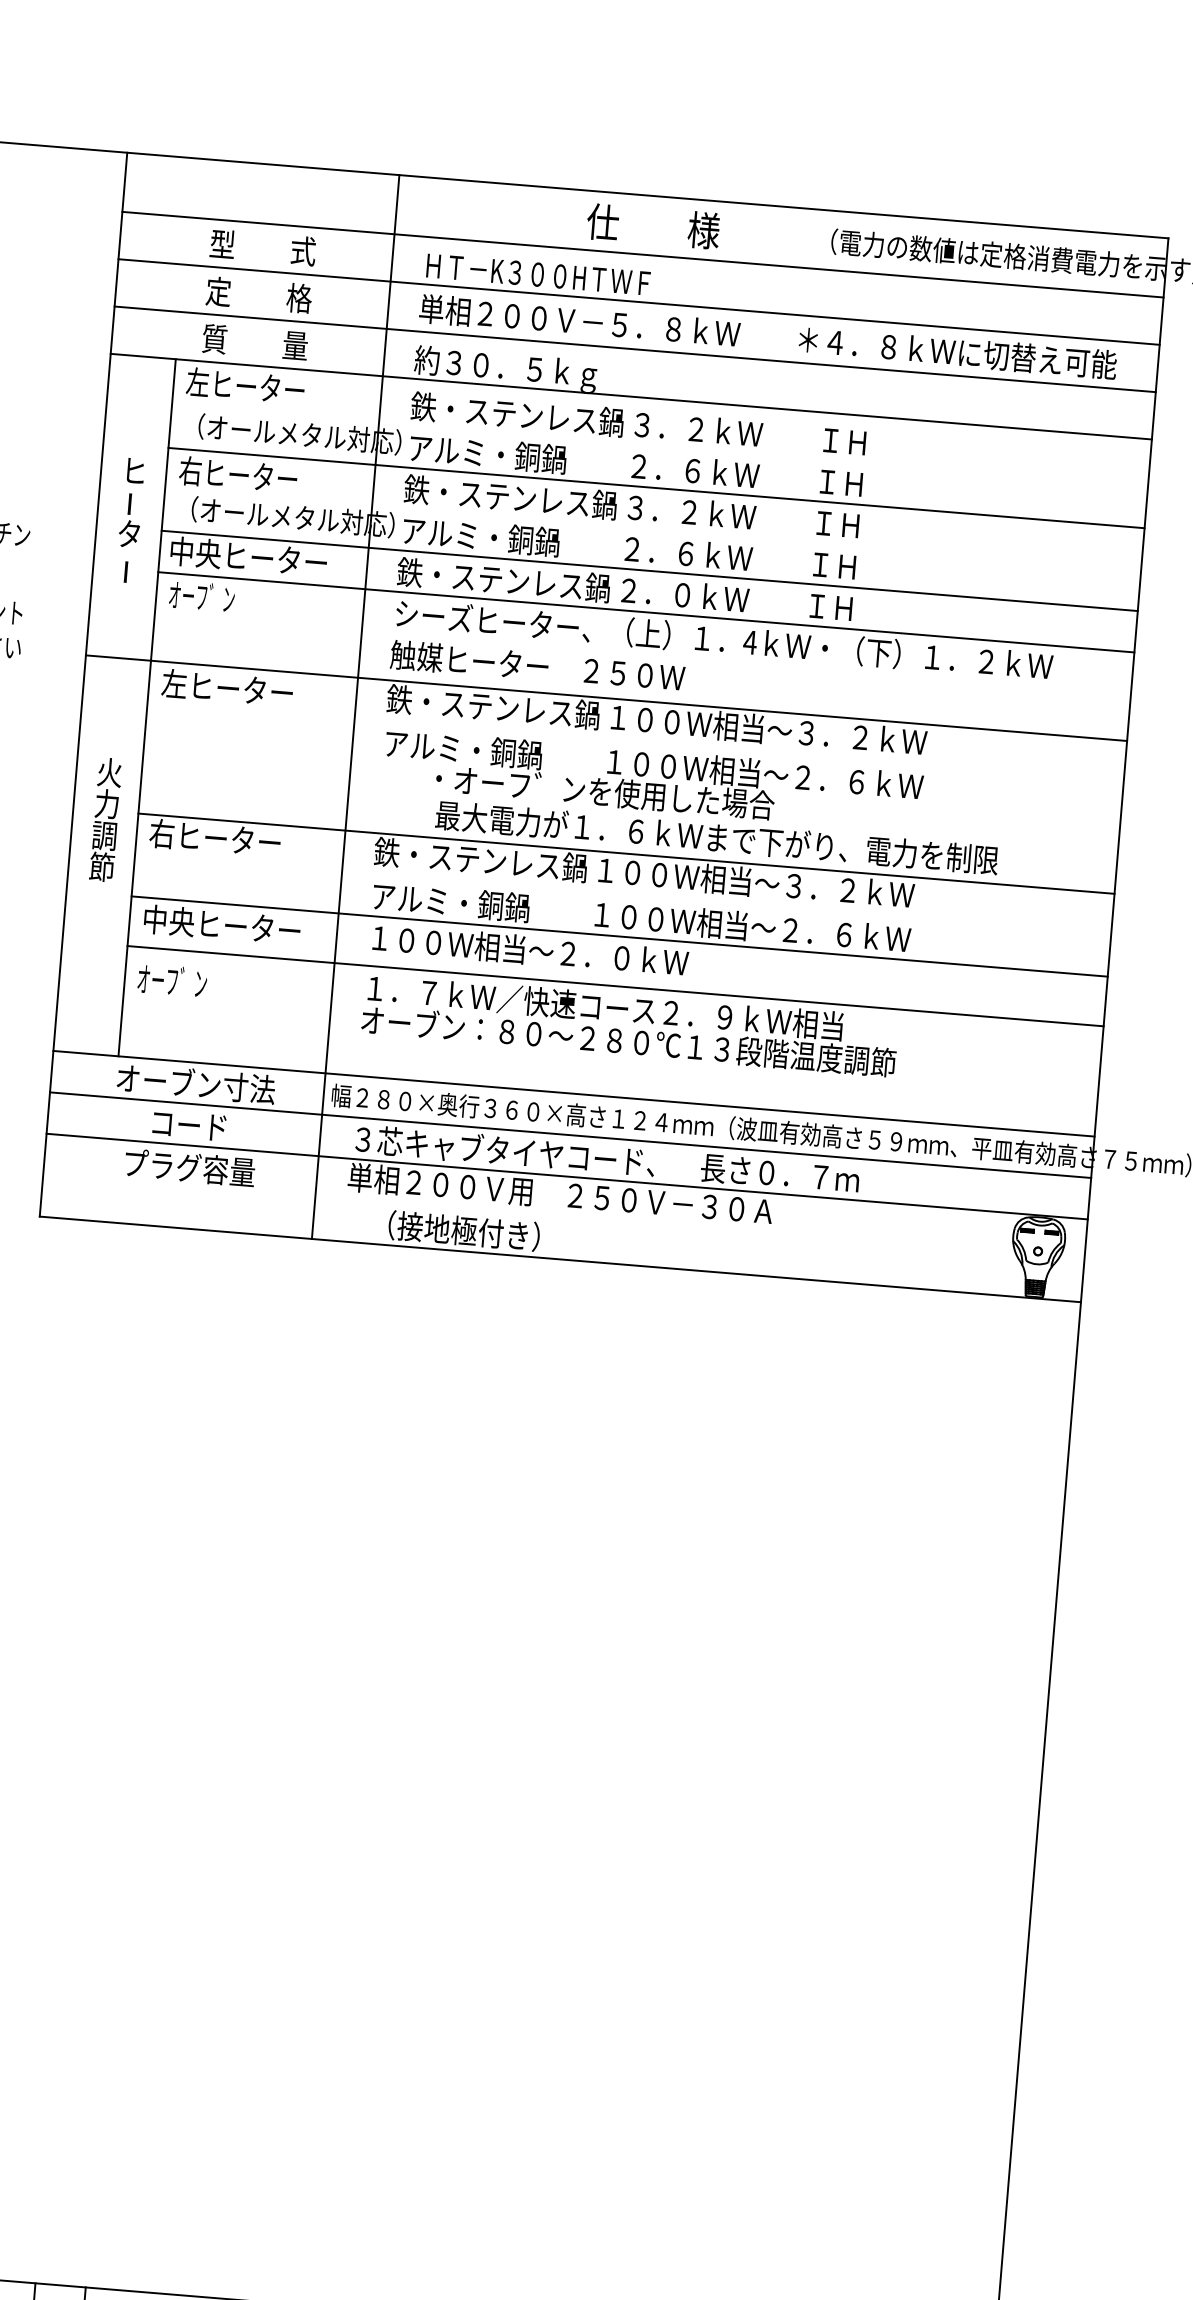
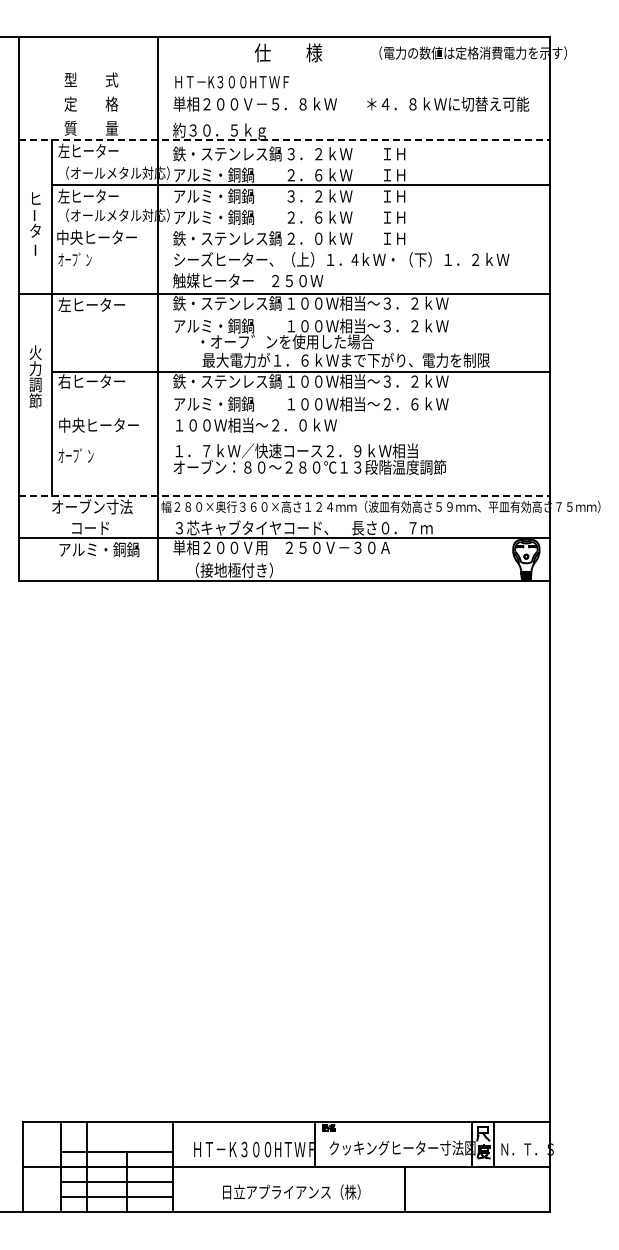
line: (643, 254) -> (284, 67), removed
line: (639, 301) -> (284, 91), removed
line: (635, 350) -> (284, 116), removed
line: (631, 397) -> (284, 140), solid -> dashed
text: (189, 469) -> (63, 195), 右ヒーター -> 左ヒーター
text: (510, 495) -> (227, 195), 鉄・ステンレス鍋 -> アルミ・銅鍋
line: (648, 570) -> (300, 227), removed
line: (645, 611) -> (300, 248), removed
text: (828, 780) -> (400, 326), １００Ｗ相当～２．６ｋＷ -> １００Ｗ相当～３．２ｋＷ
line: (618, 936) -> (300, 414), removed
line: (614, 985) -> (300, 439), removed
line: (574, 1094) -> (284, 496), solid -> dashed
line: (570, 1135) -> (284, 517), removed
text: (203, 1168) -> (99, 549), プラグ容量 -> アルミ・銅鍋

